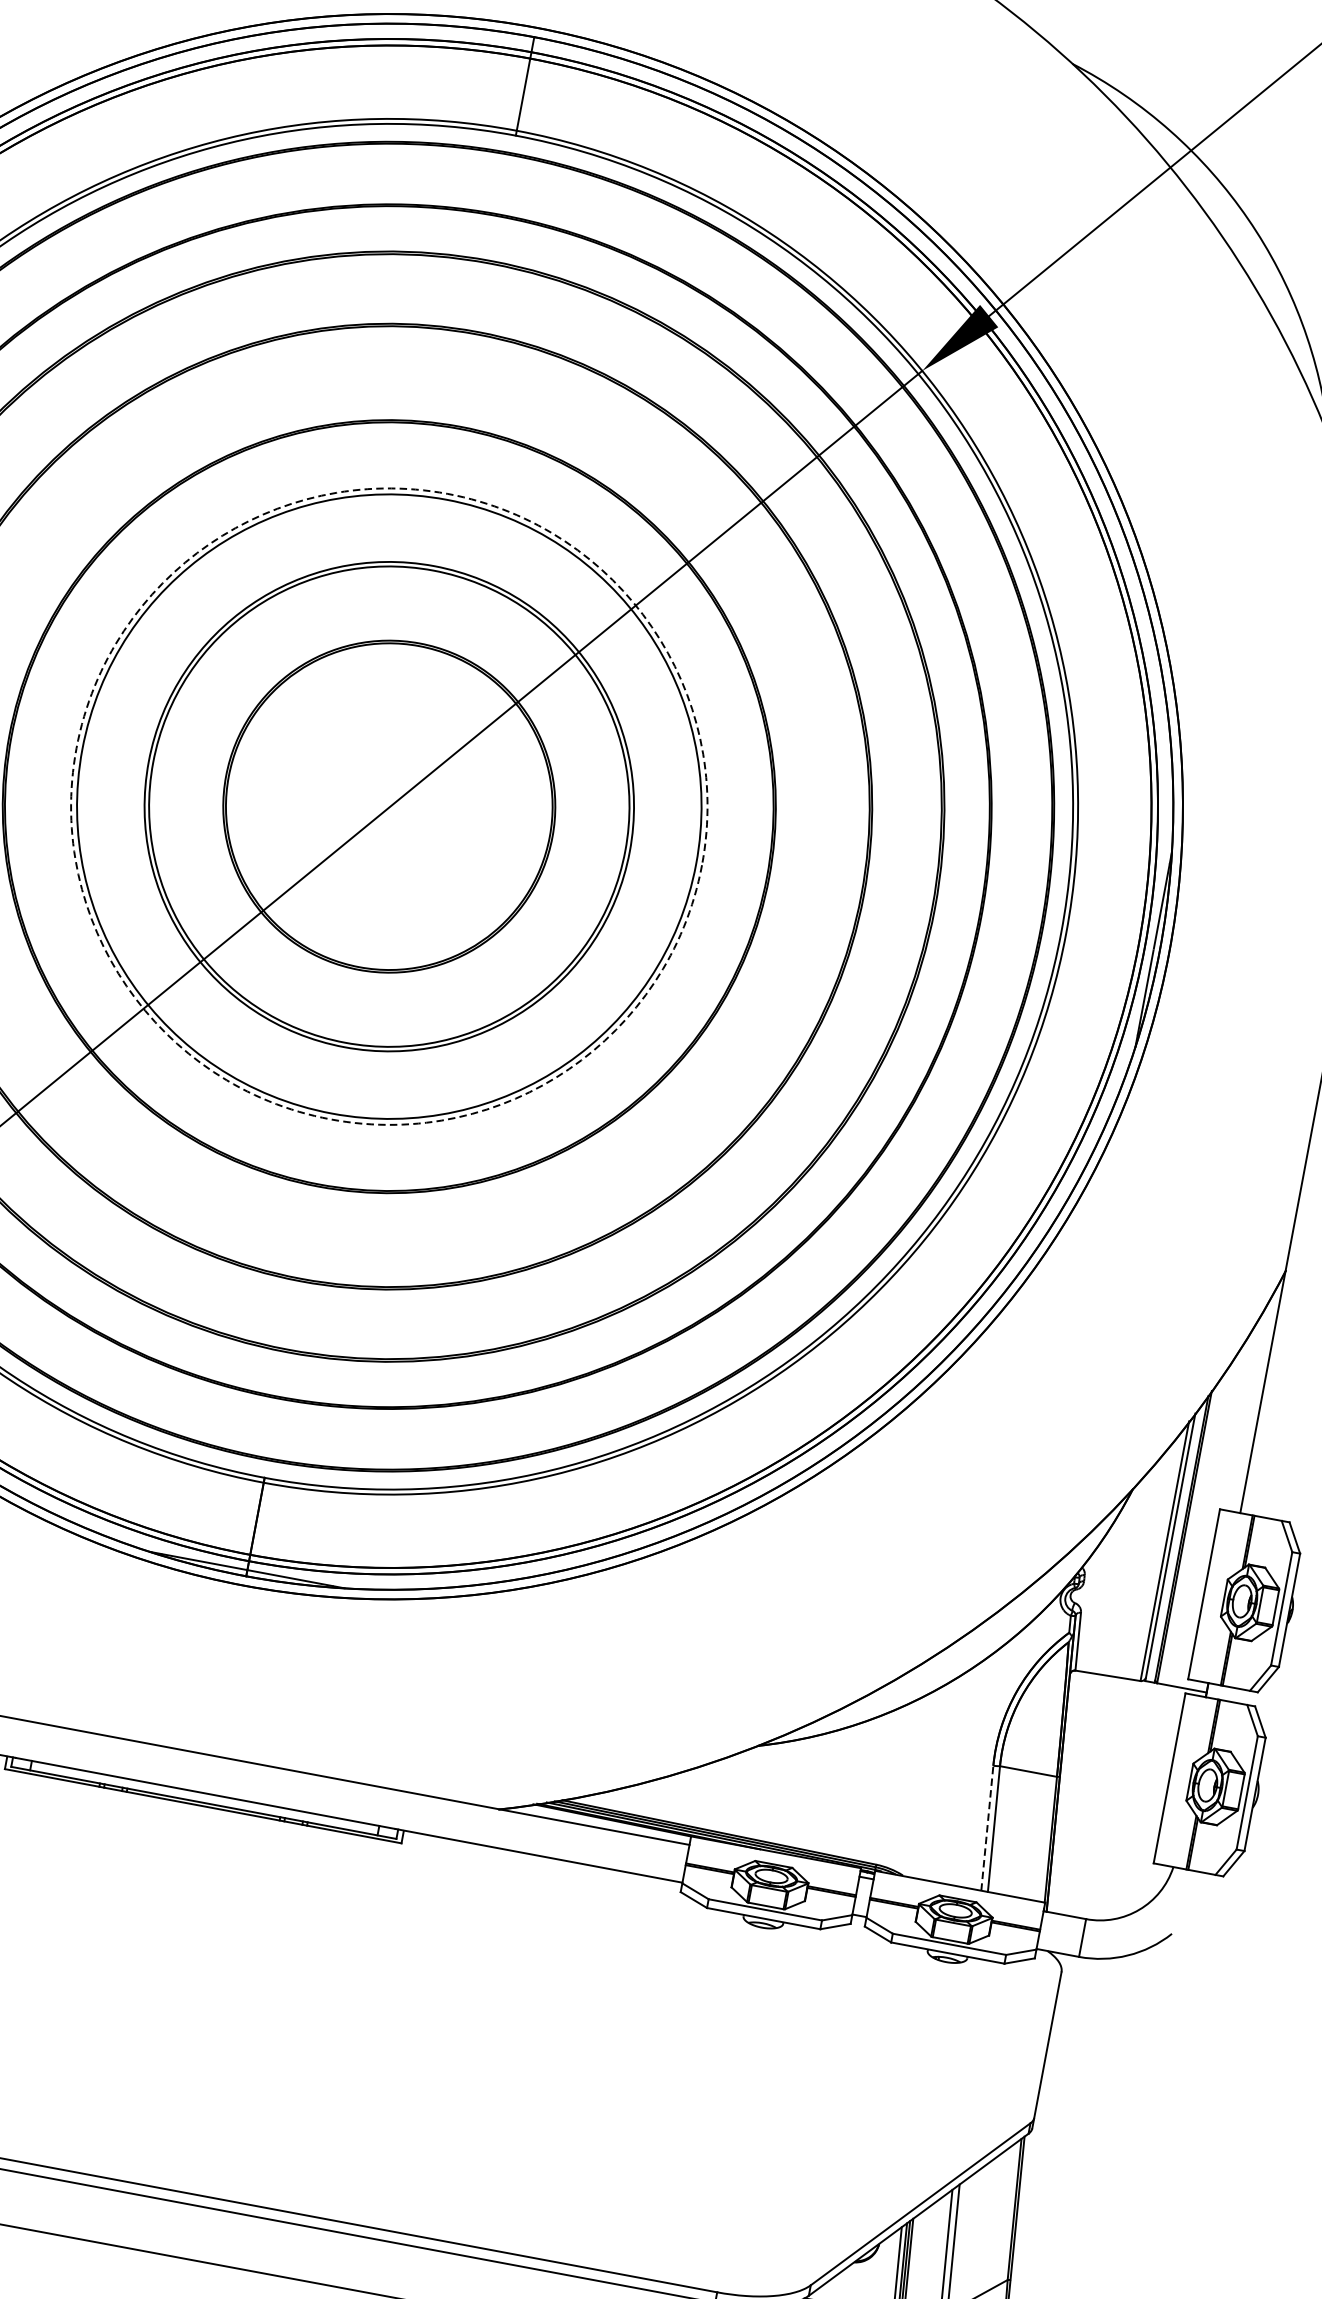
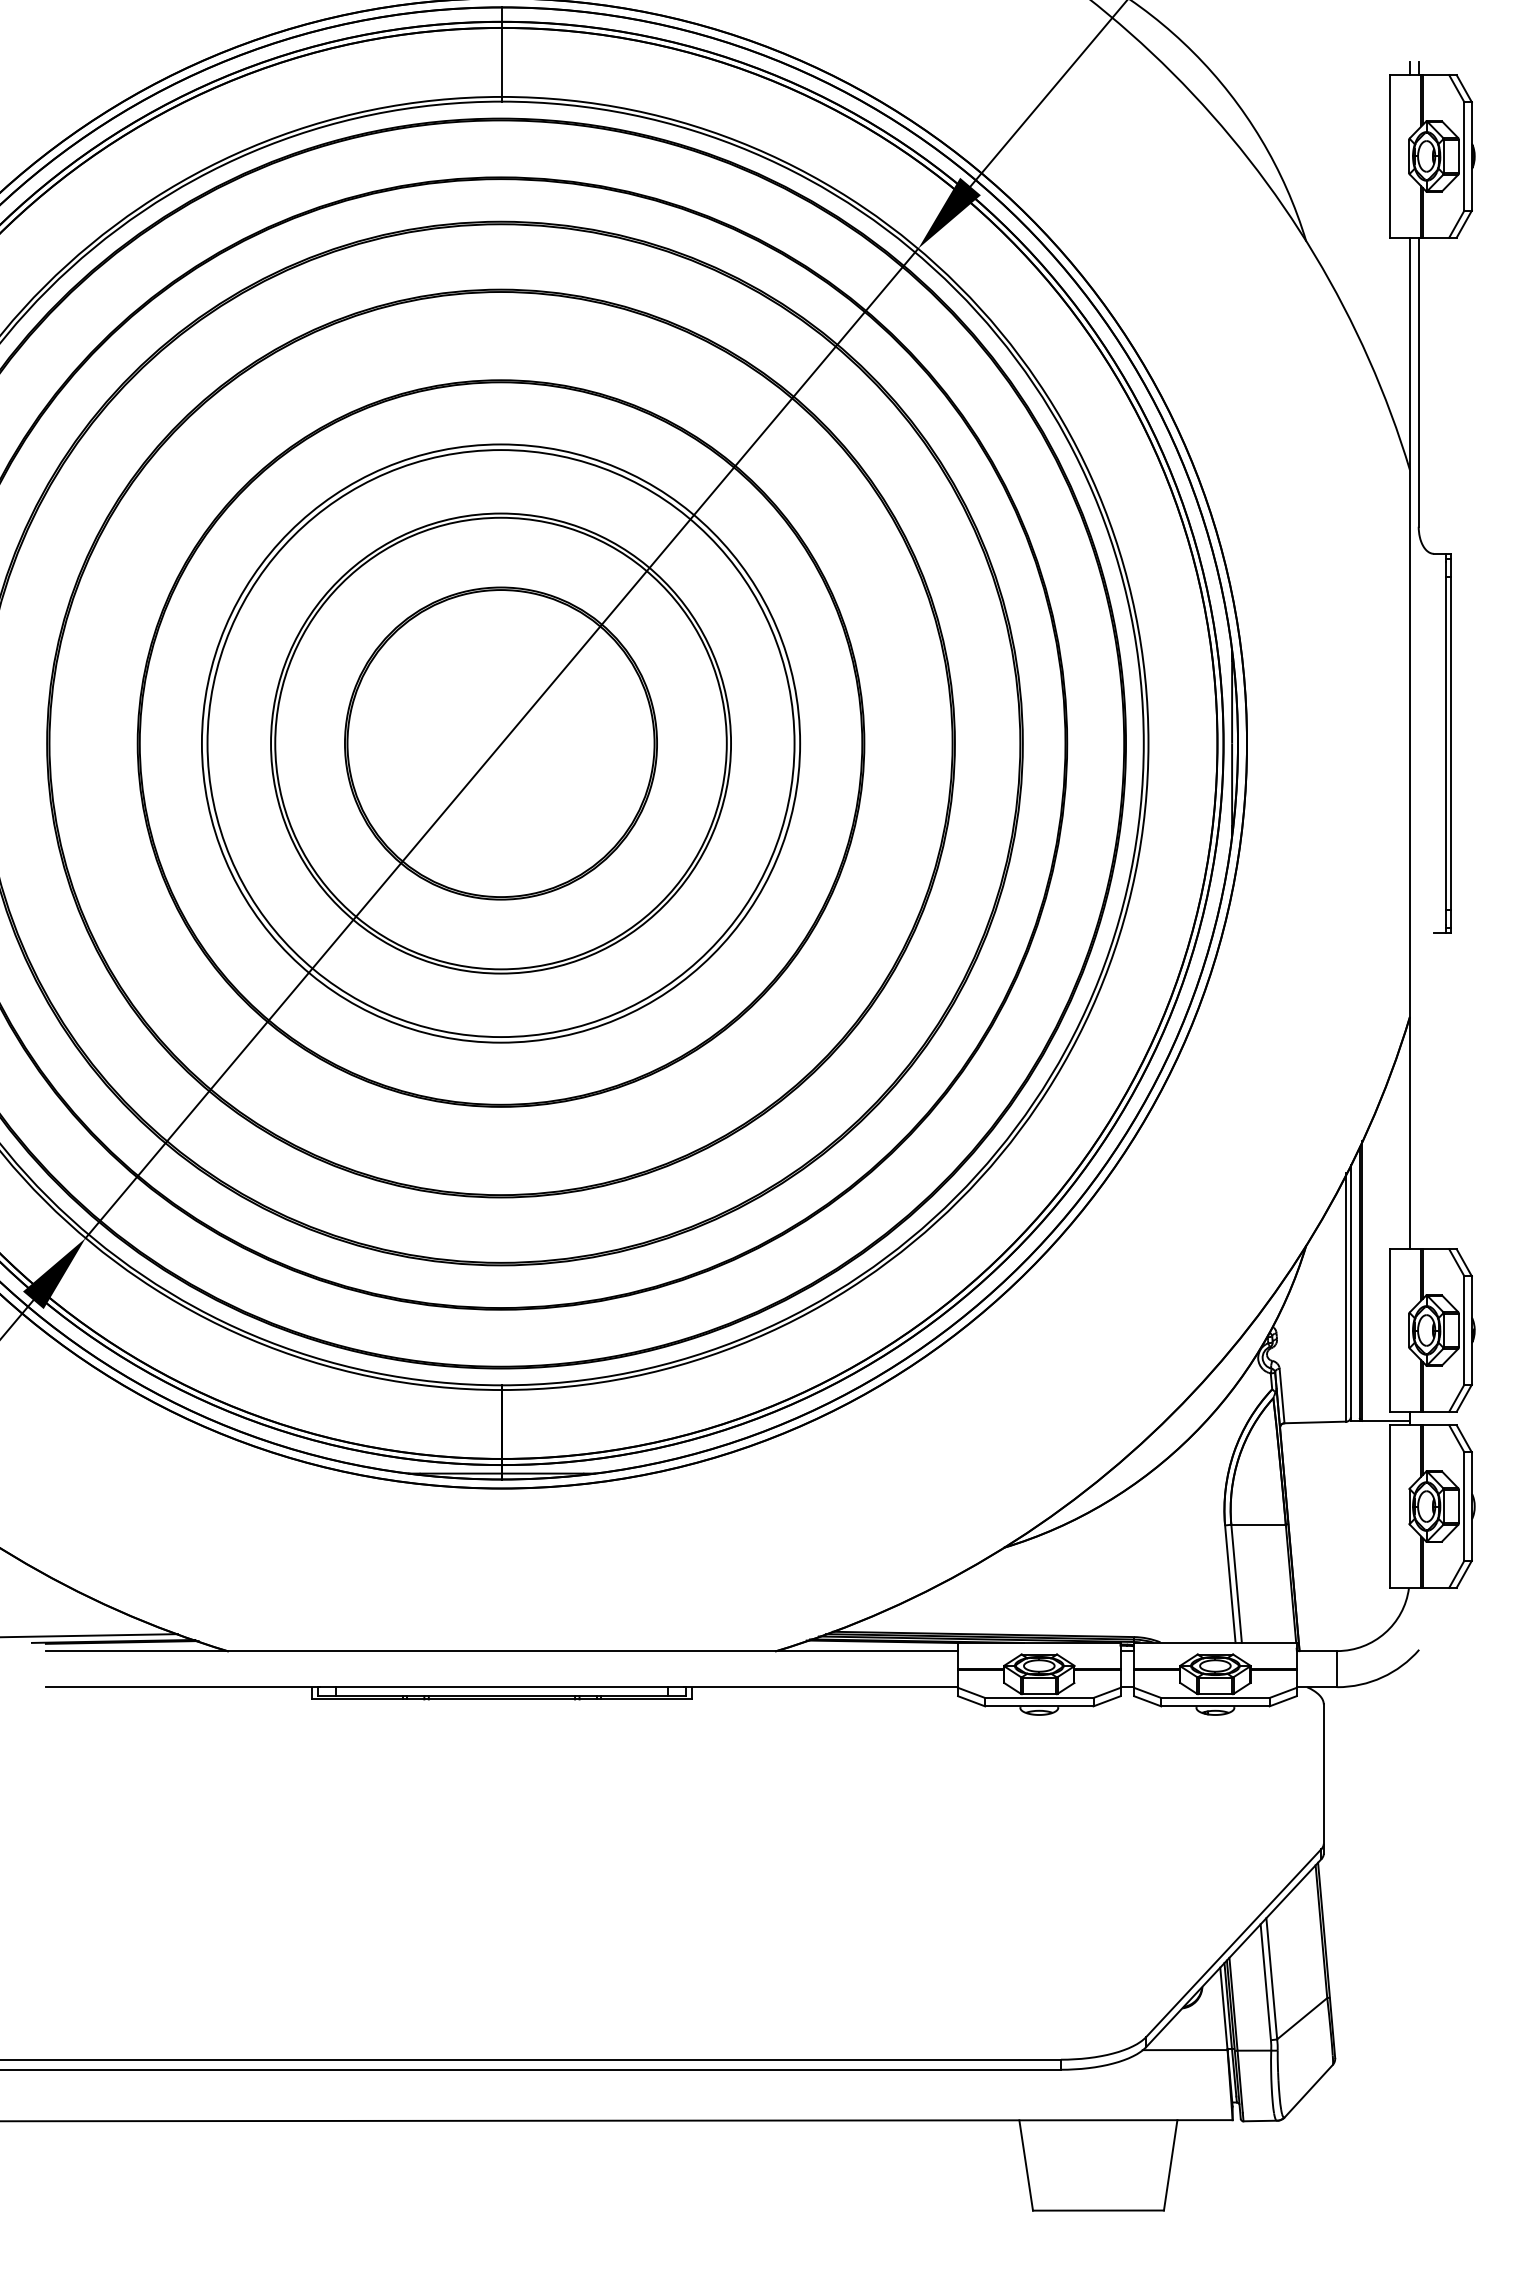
circle: (388, 806) -> (500, 743), dashed -> solid
line: (987, 1828) -> (1230, 1584), dashed -> solid

